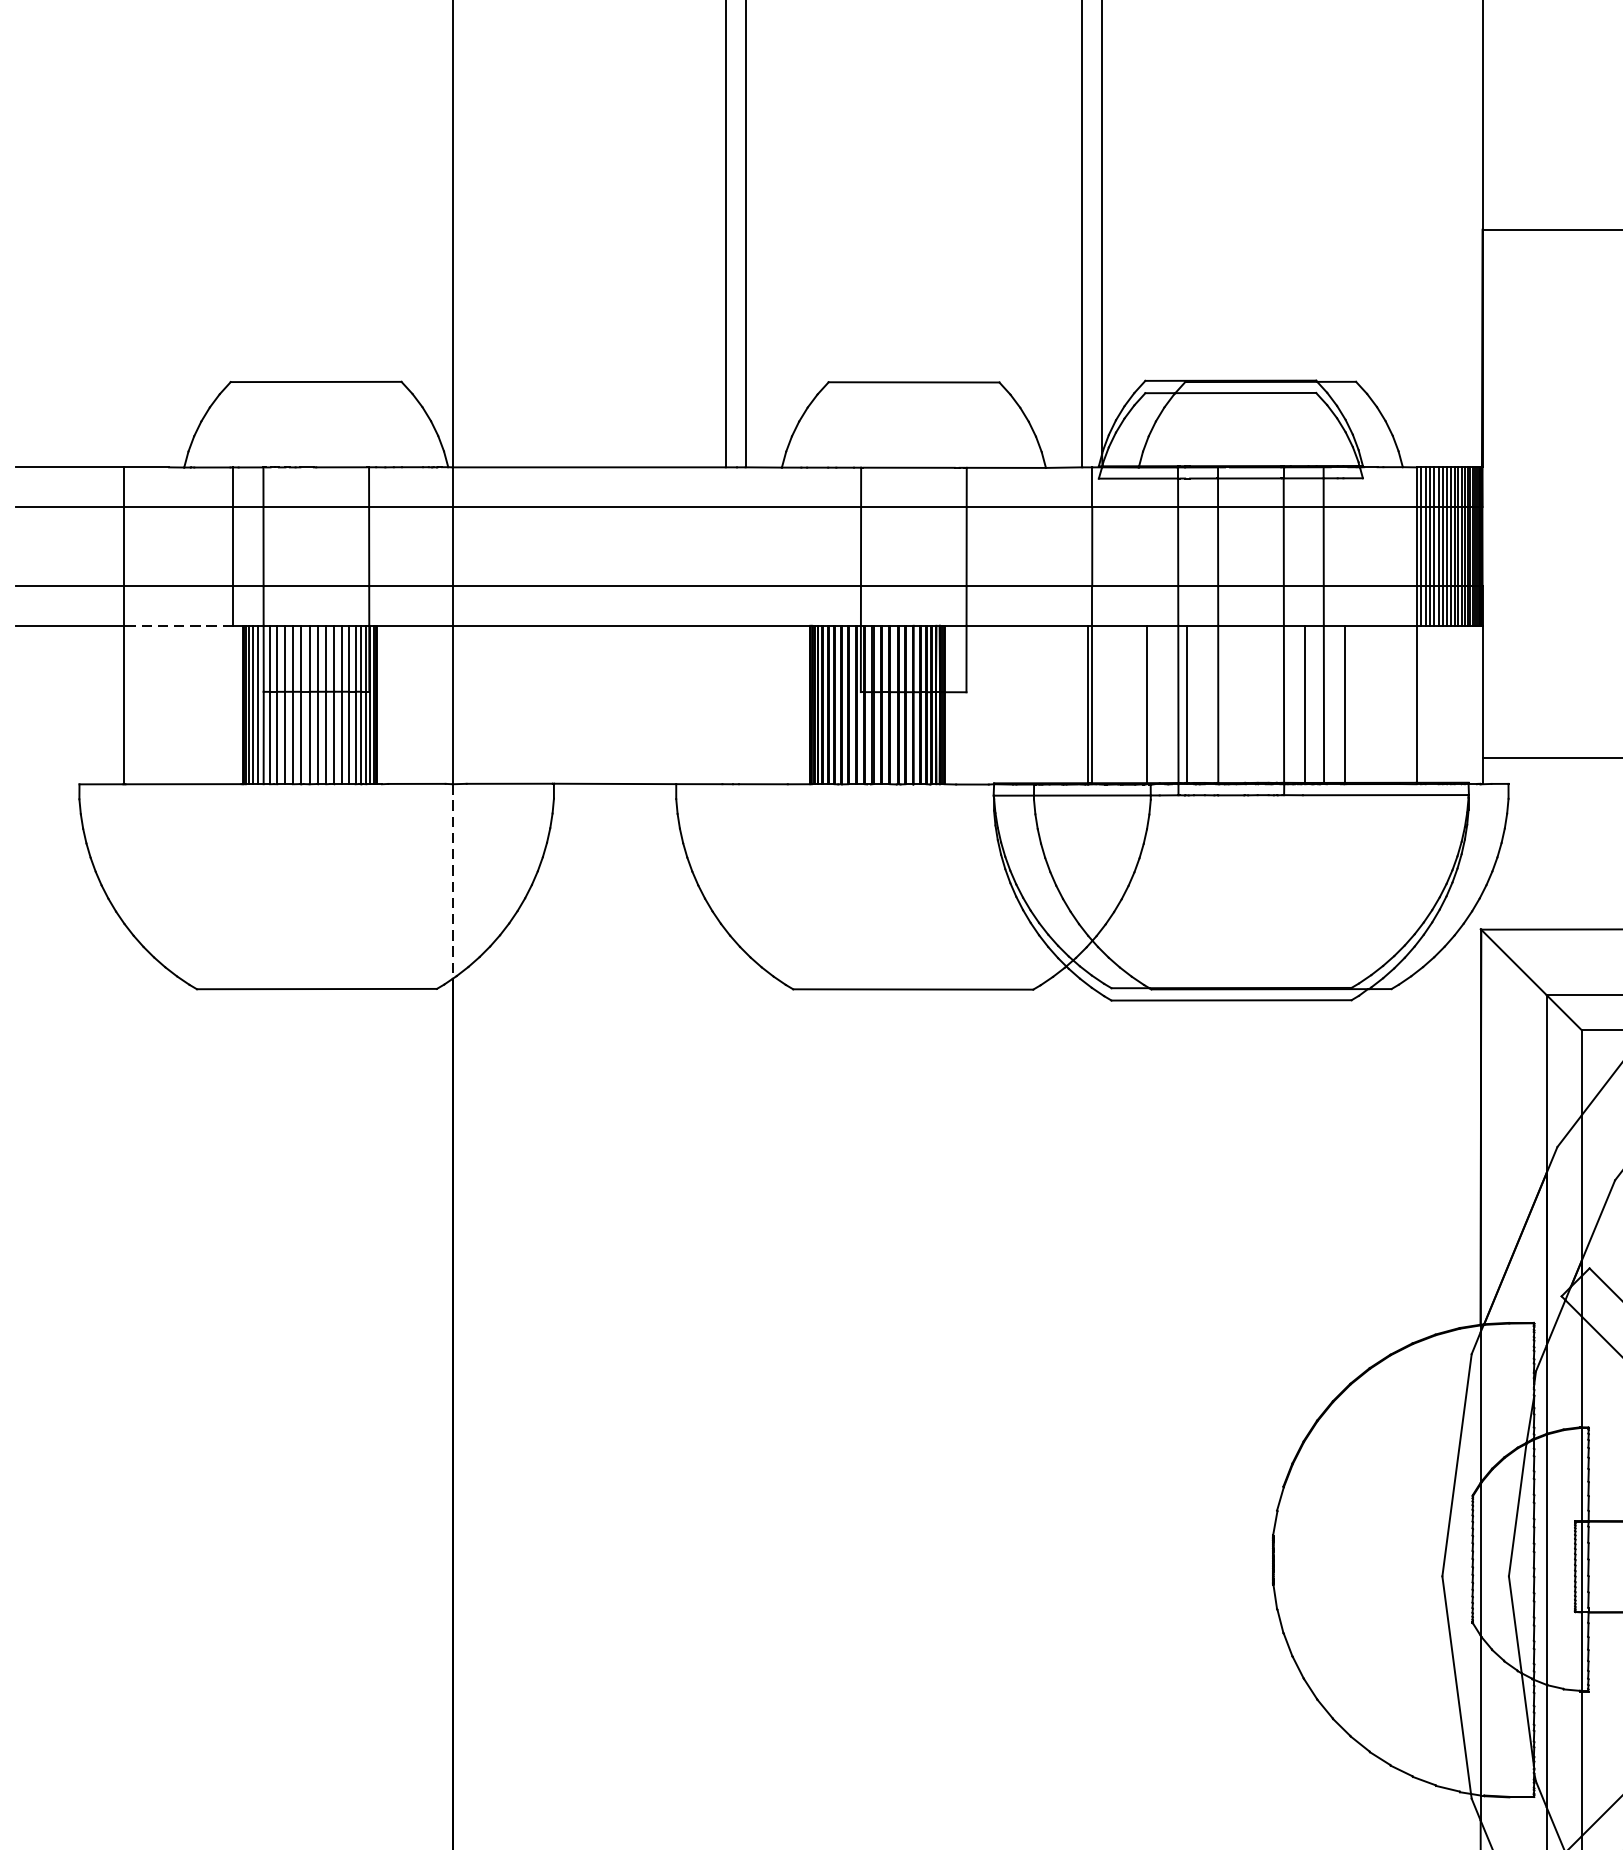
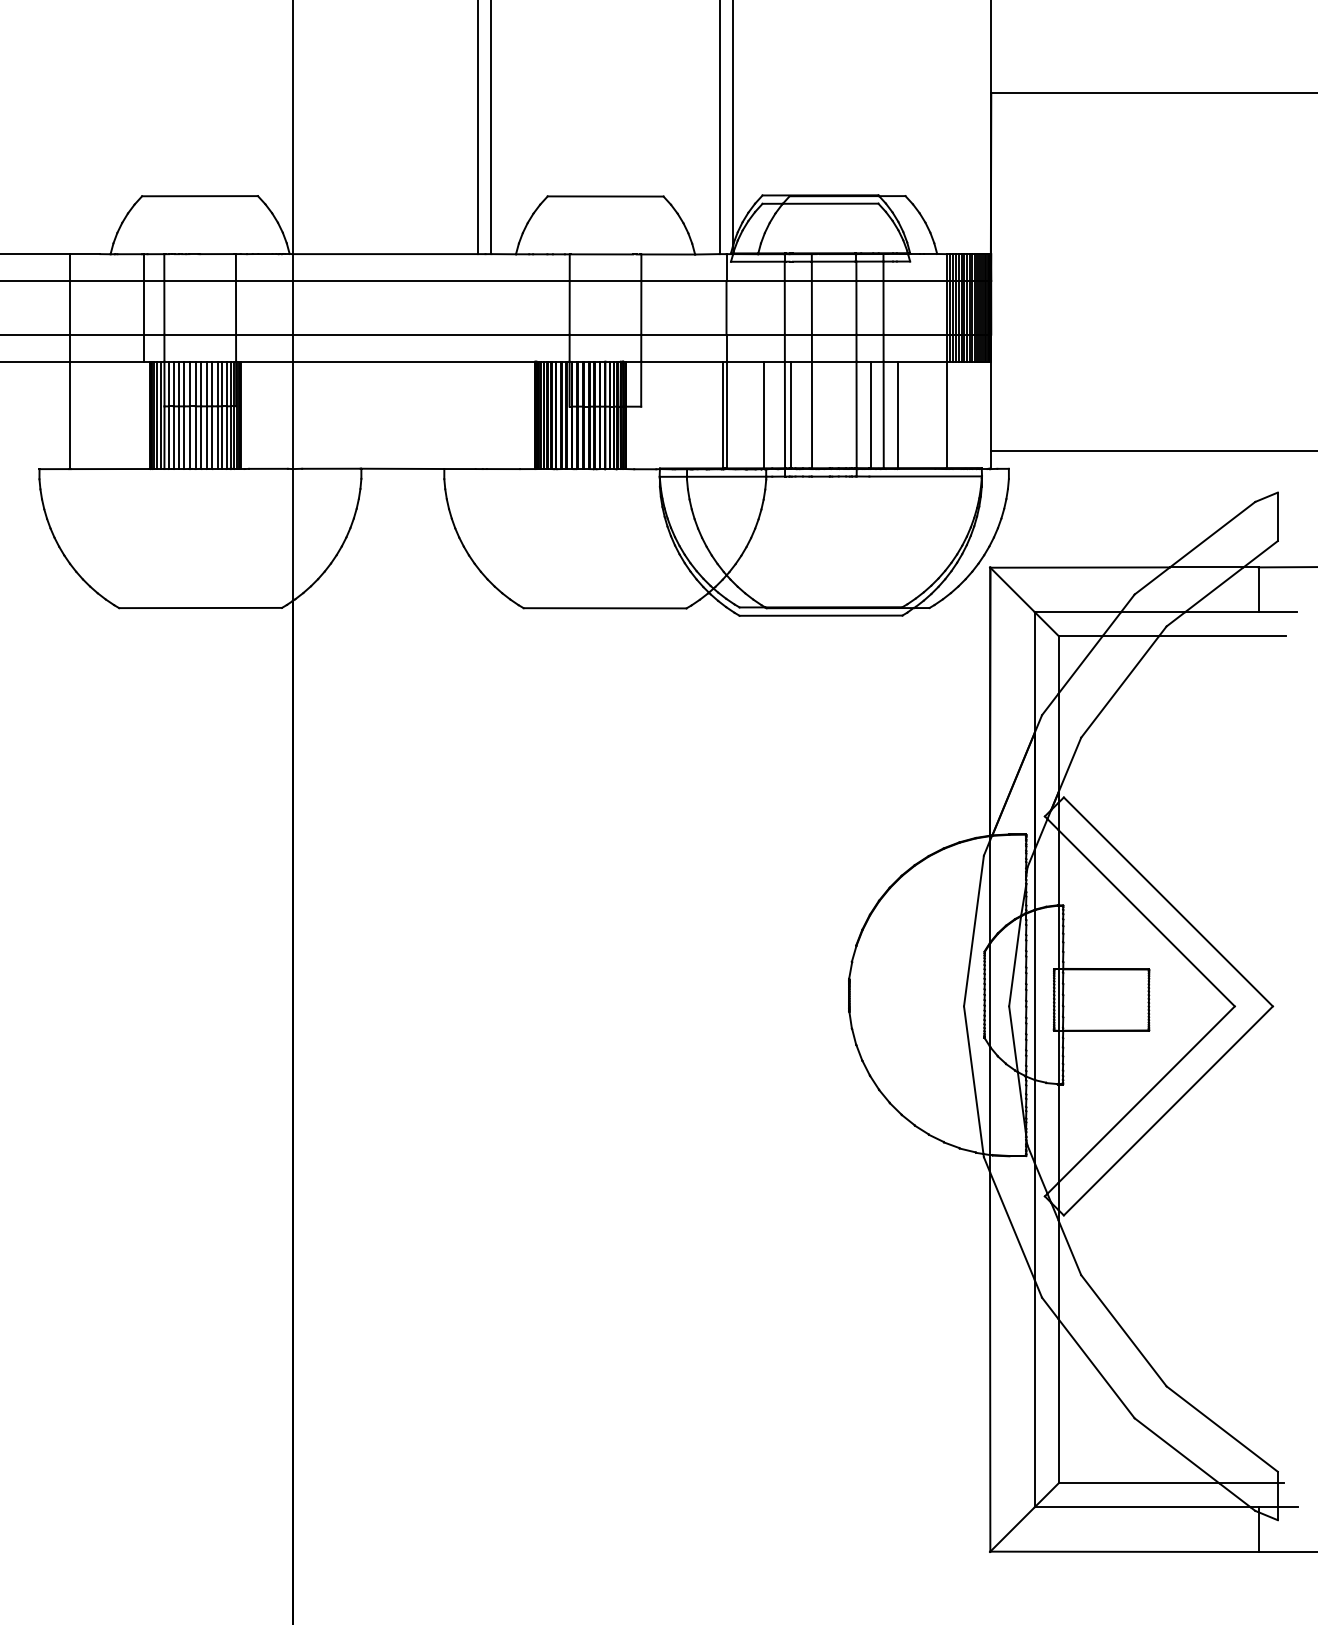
line: (178, 625) -> (106, 361), dashed -> solid
line: (452, 882) -> (292, 535), dashed -> solid

